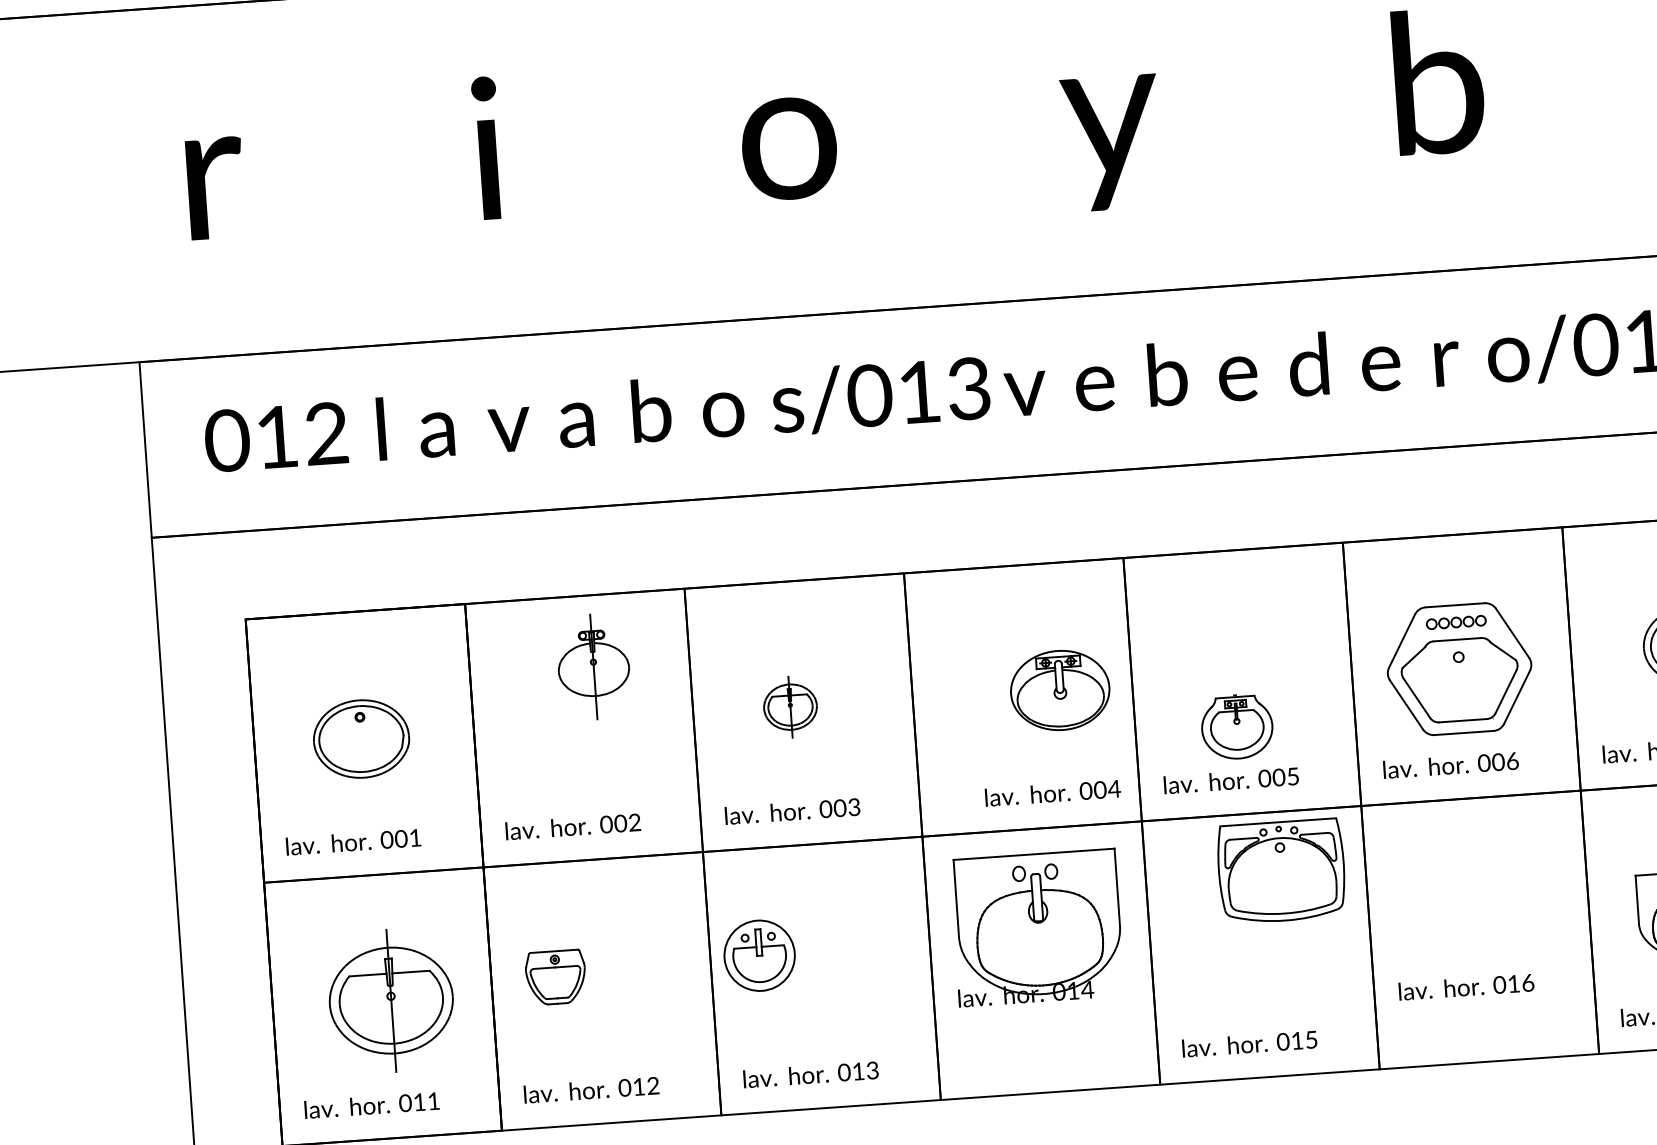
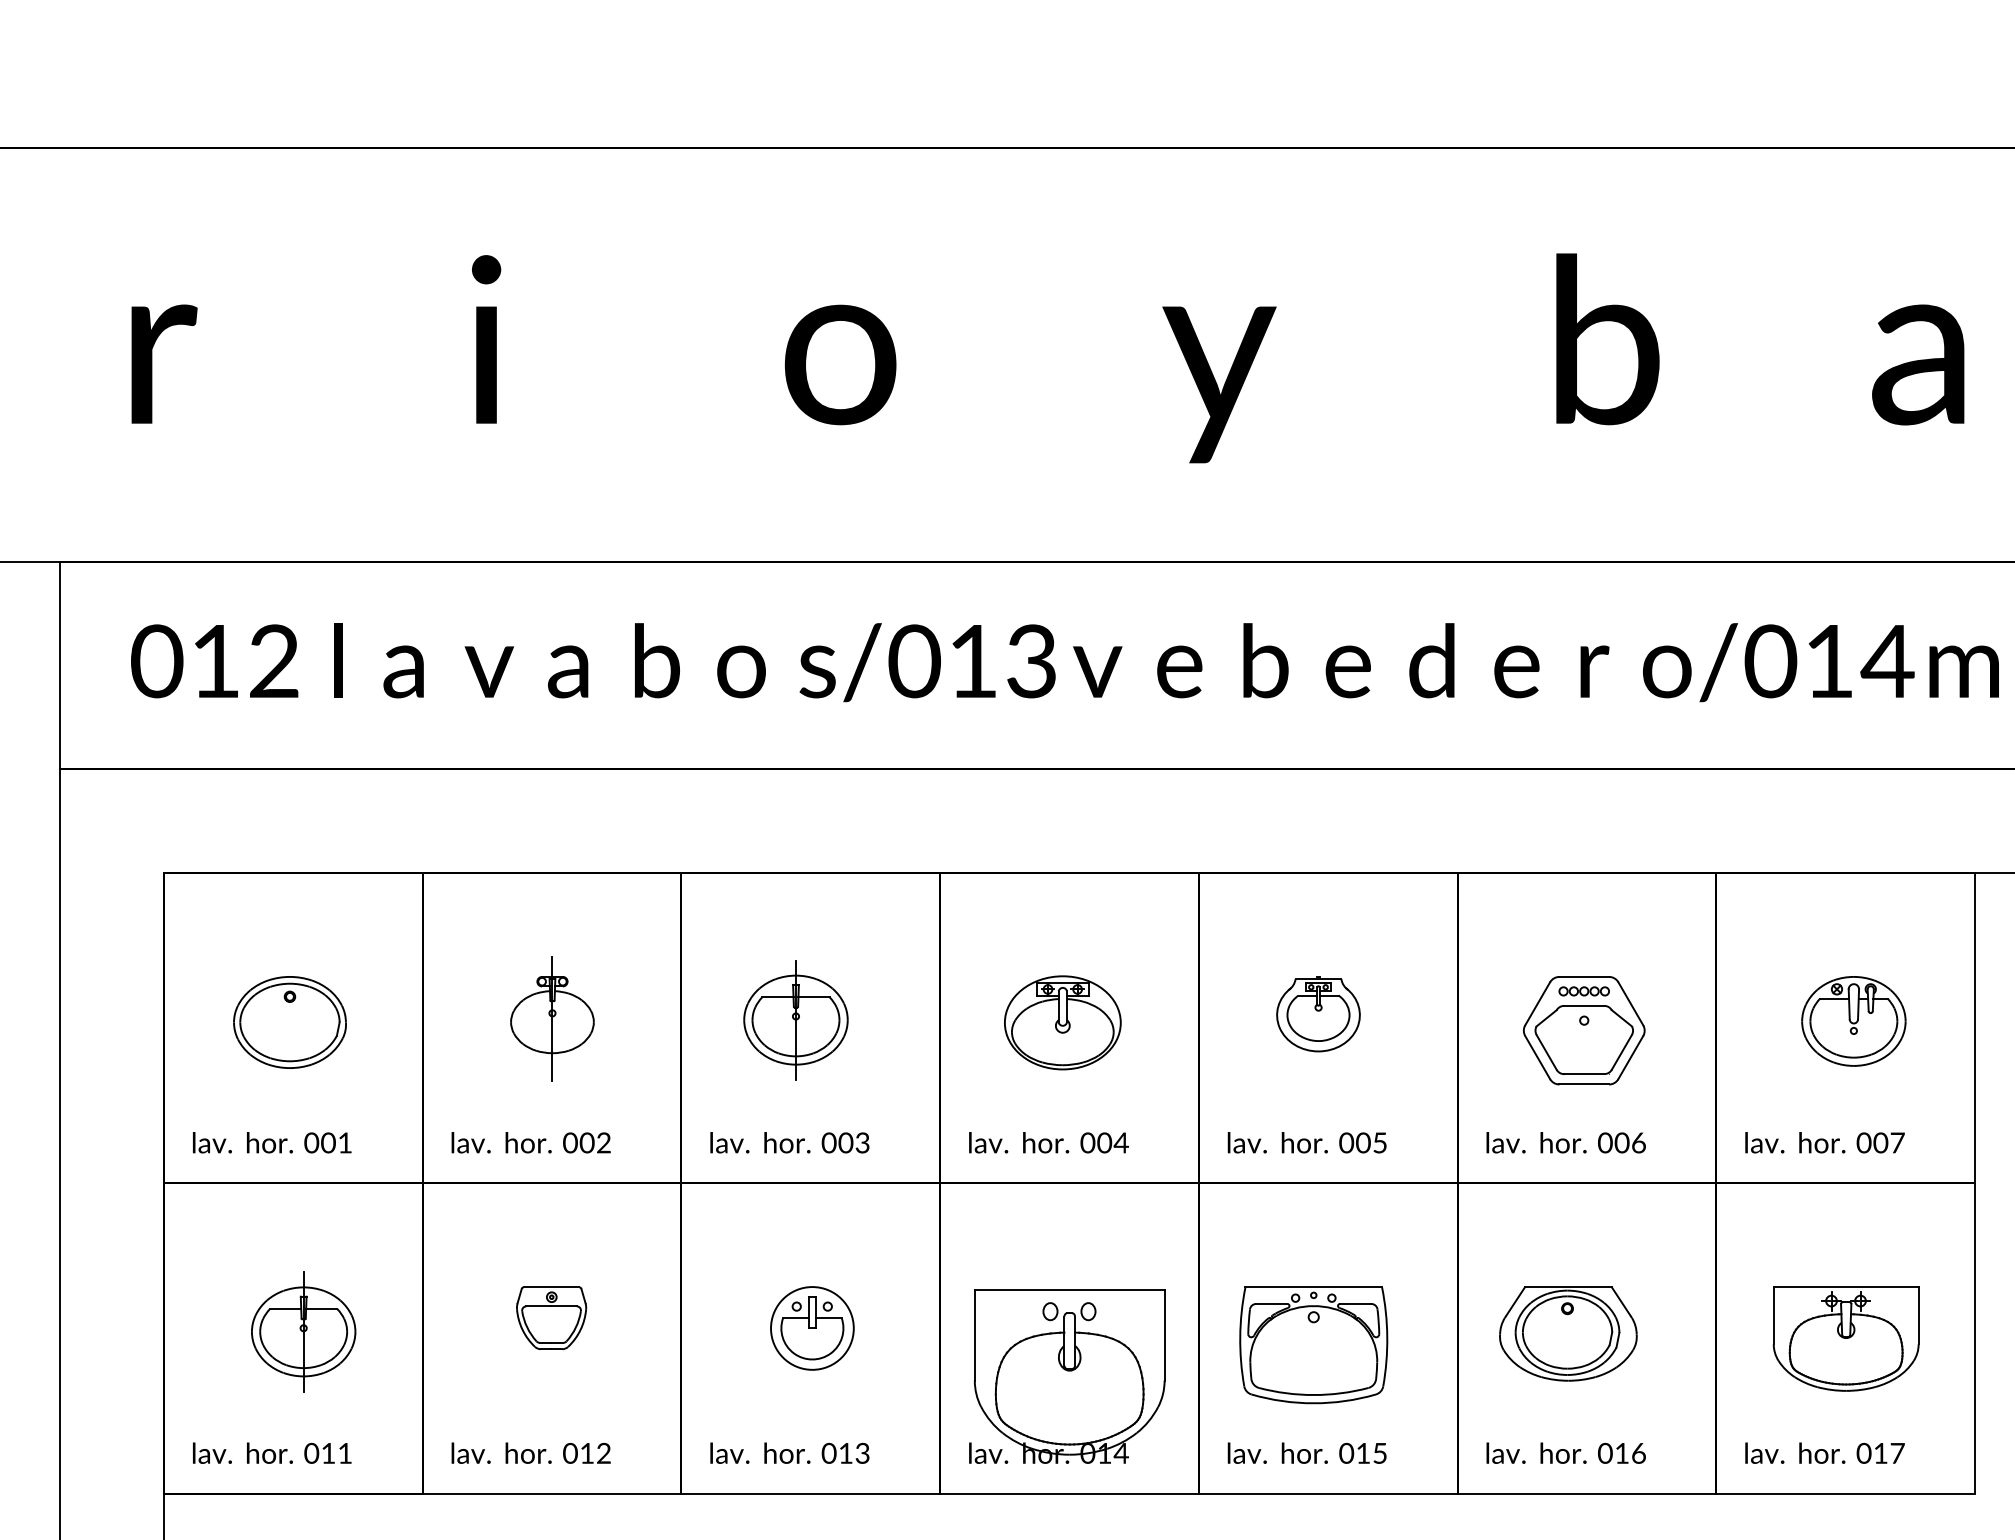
part: (593, 666) -> (552, 1018), moved
part: (1459, 669) -> (1584, 1030), size x0.71
part: (1059, 690) -> (1062, 1022), moved
part: (790, 707) -> (795, 1020), size x1.67
part: (1237, 727) -> (1318, 1014), moved
text: (1052, 792) -> (1048, 1142), moved
part: (1281, 871) -> (1313, 1345), moved
part: (1464, 926) -> (1568, 1333), added
part: (1037, 927) -> (1067, 1376), moved
part: (759, 955) -> (812, 1328), moved
part: (555, 976) -> (551, 1317), moved
text: (1465, 986) -> (1565, 1452), moved
part: (391, 1000) -> (303, 1331), size x0.71

